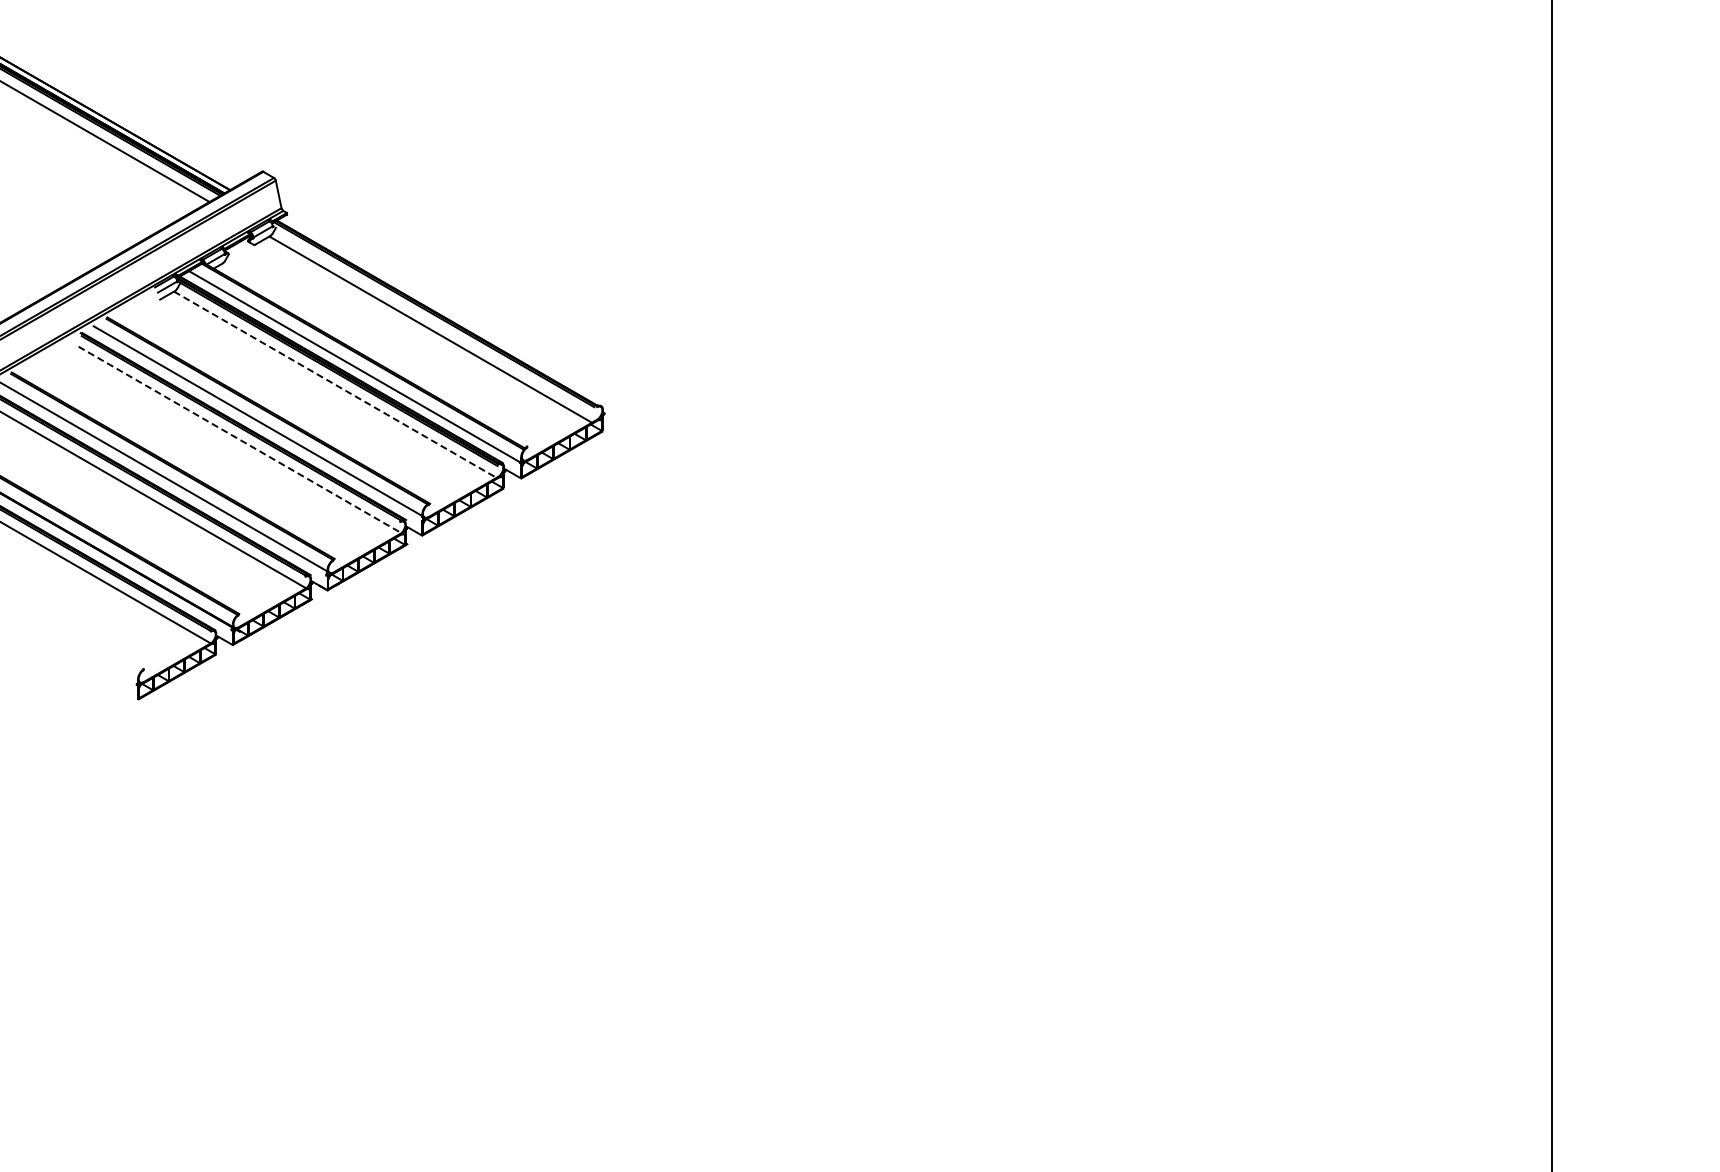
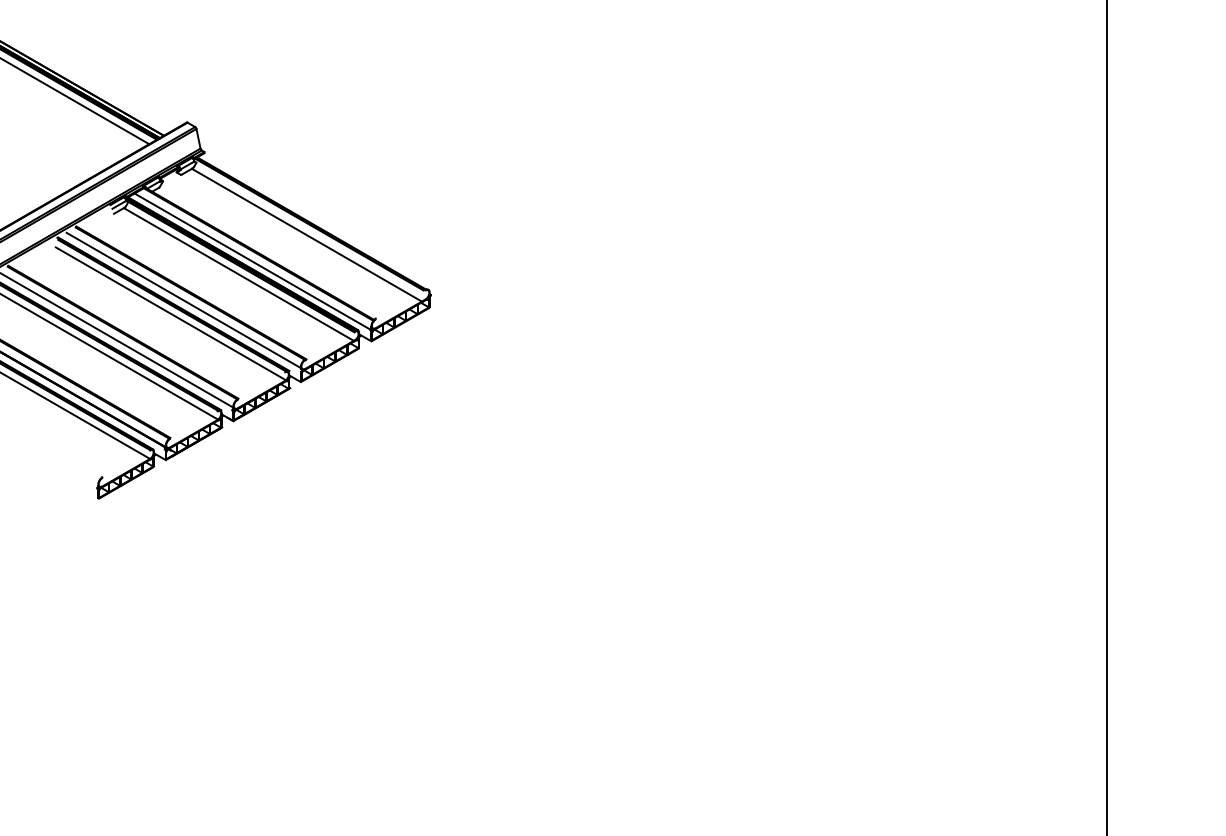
line: (335, 384) -> (239, 274), dashed -> solid
line: (240, 440) -> (171, 314), dashed -> solid

